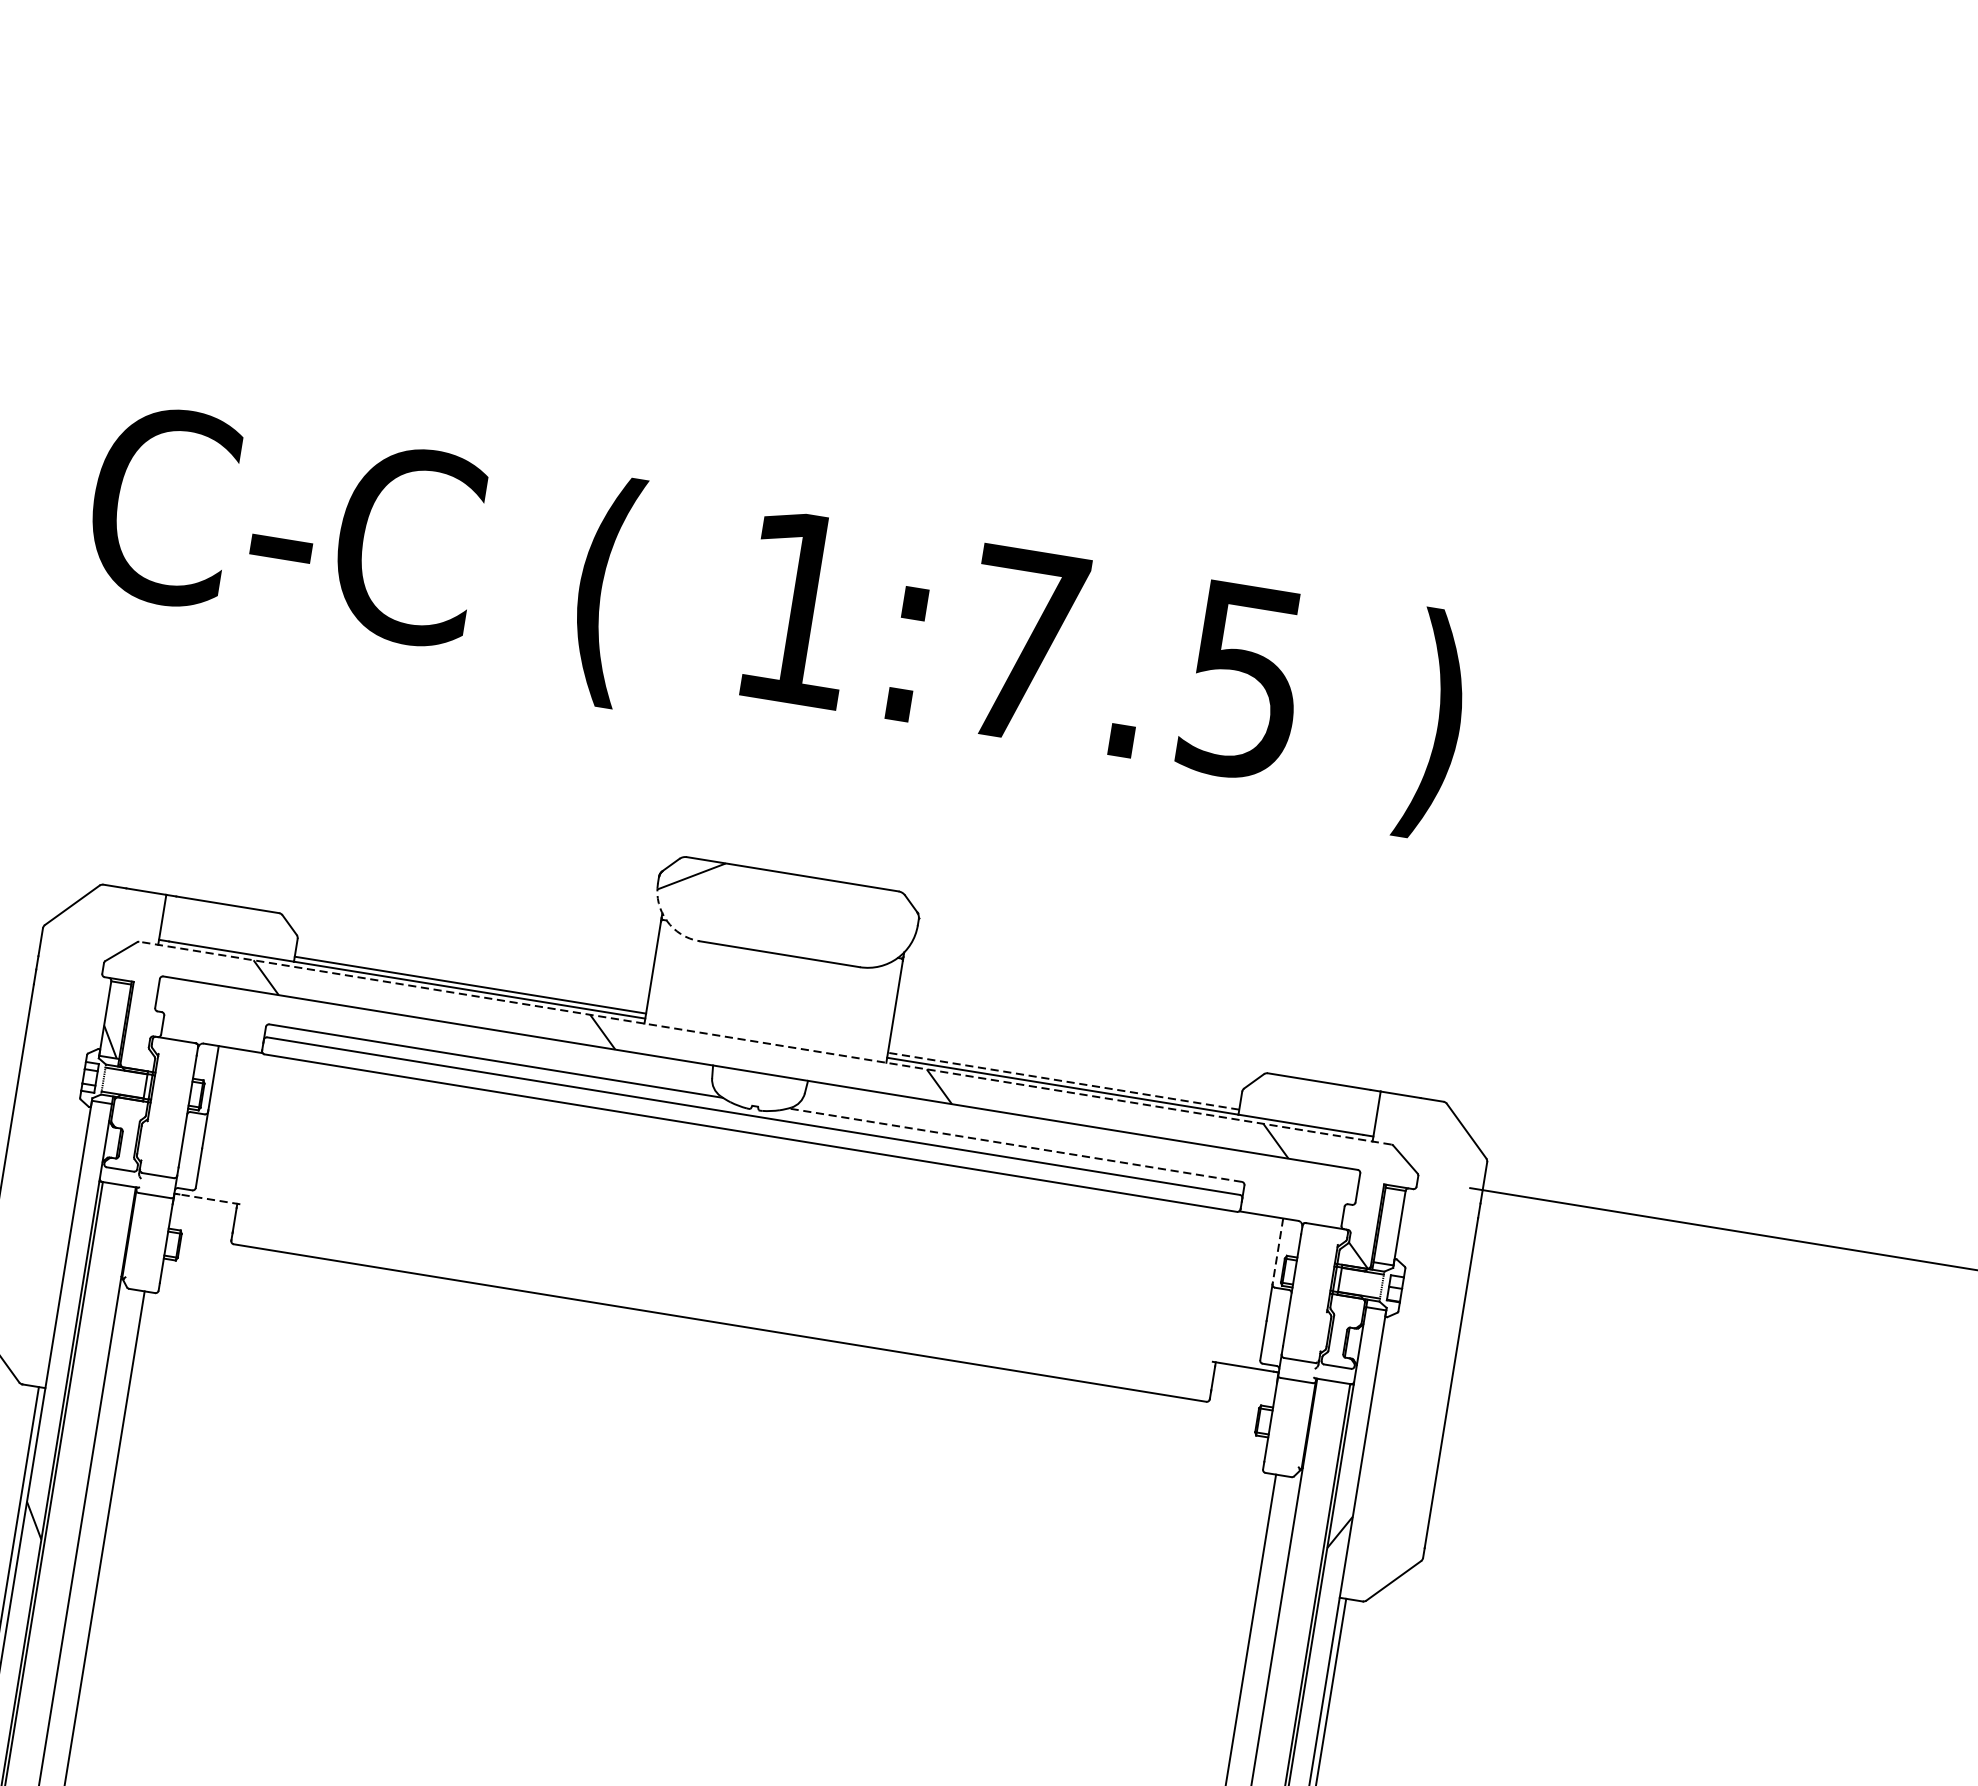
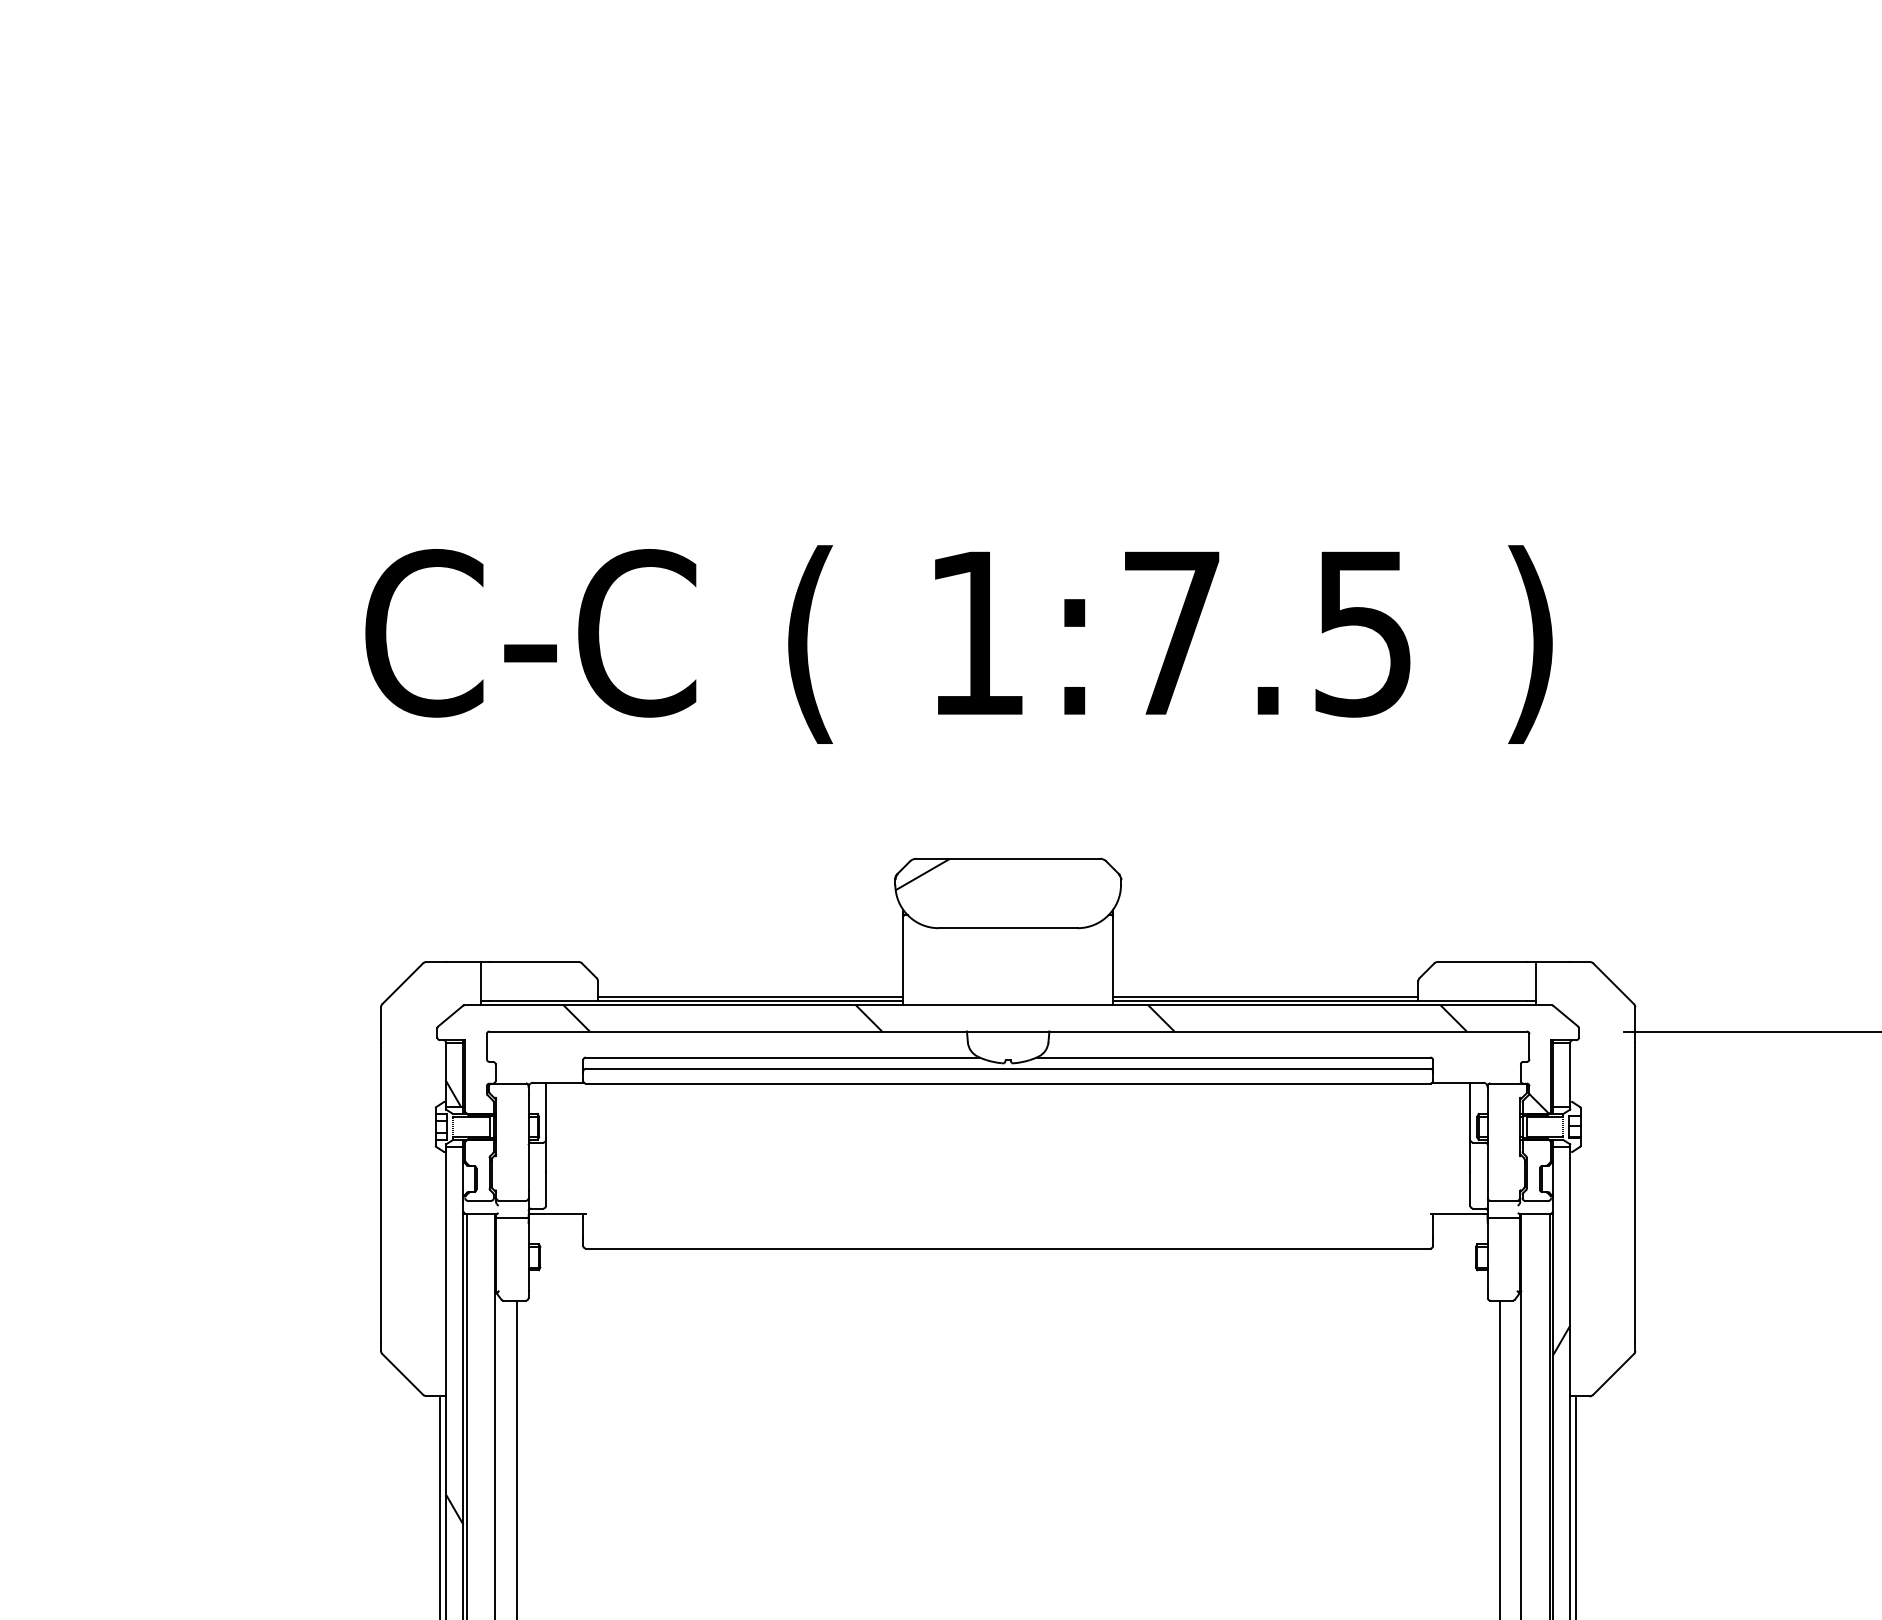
arc: (667, 921) -> (908, 915), dashed -> solid
line: (765, 1043) -> (1008, 1005), dashed -> solid
line: (1063, 1080) -> (1265, 996), dashed -> solid
line: (1015, 1145) -> (1233, 1057), dashed -> solid
line: (208, 1198) -> (558, 1213), dashed -> solid
line: (1278, 1250) -> (1470, 1110), dashed -> solid

